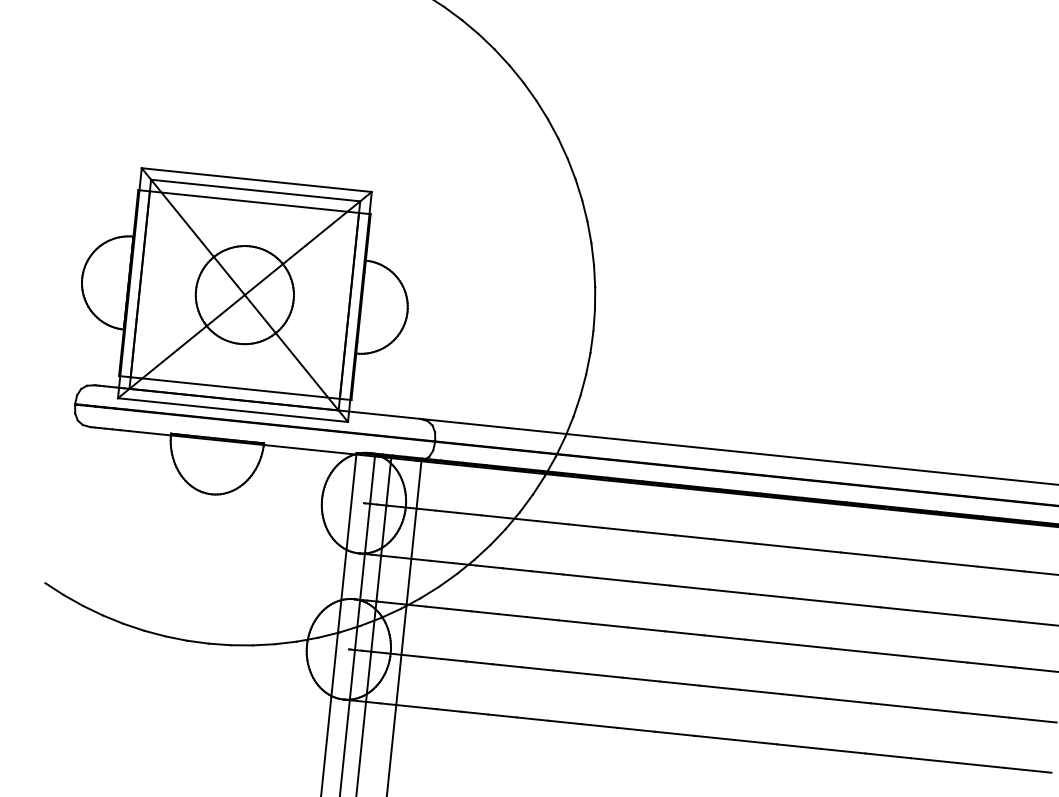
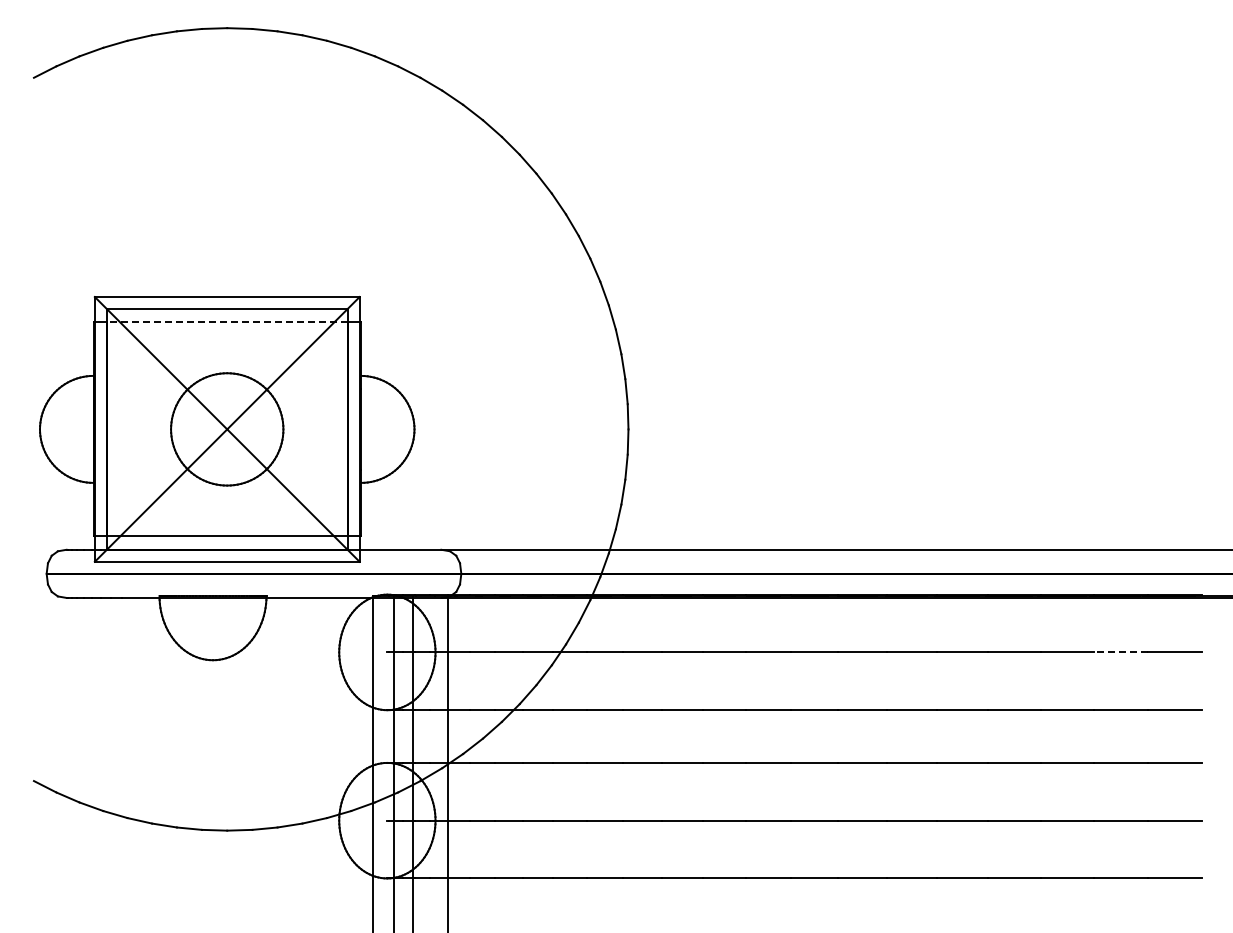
line: (253, 202) -> (226, 322), solid -> dashed
line: (1000, 569) -> (1120, 652), solid -> dashed

